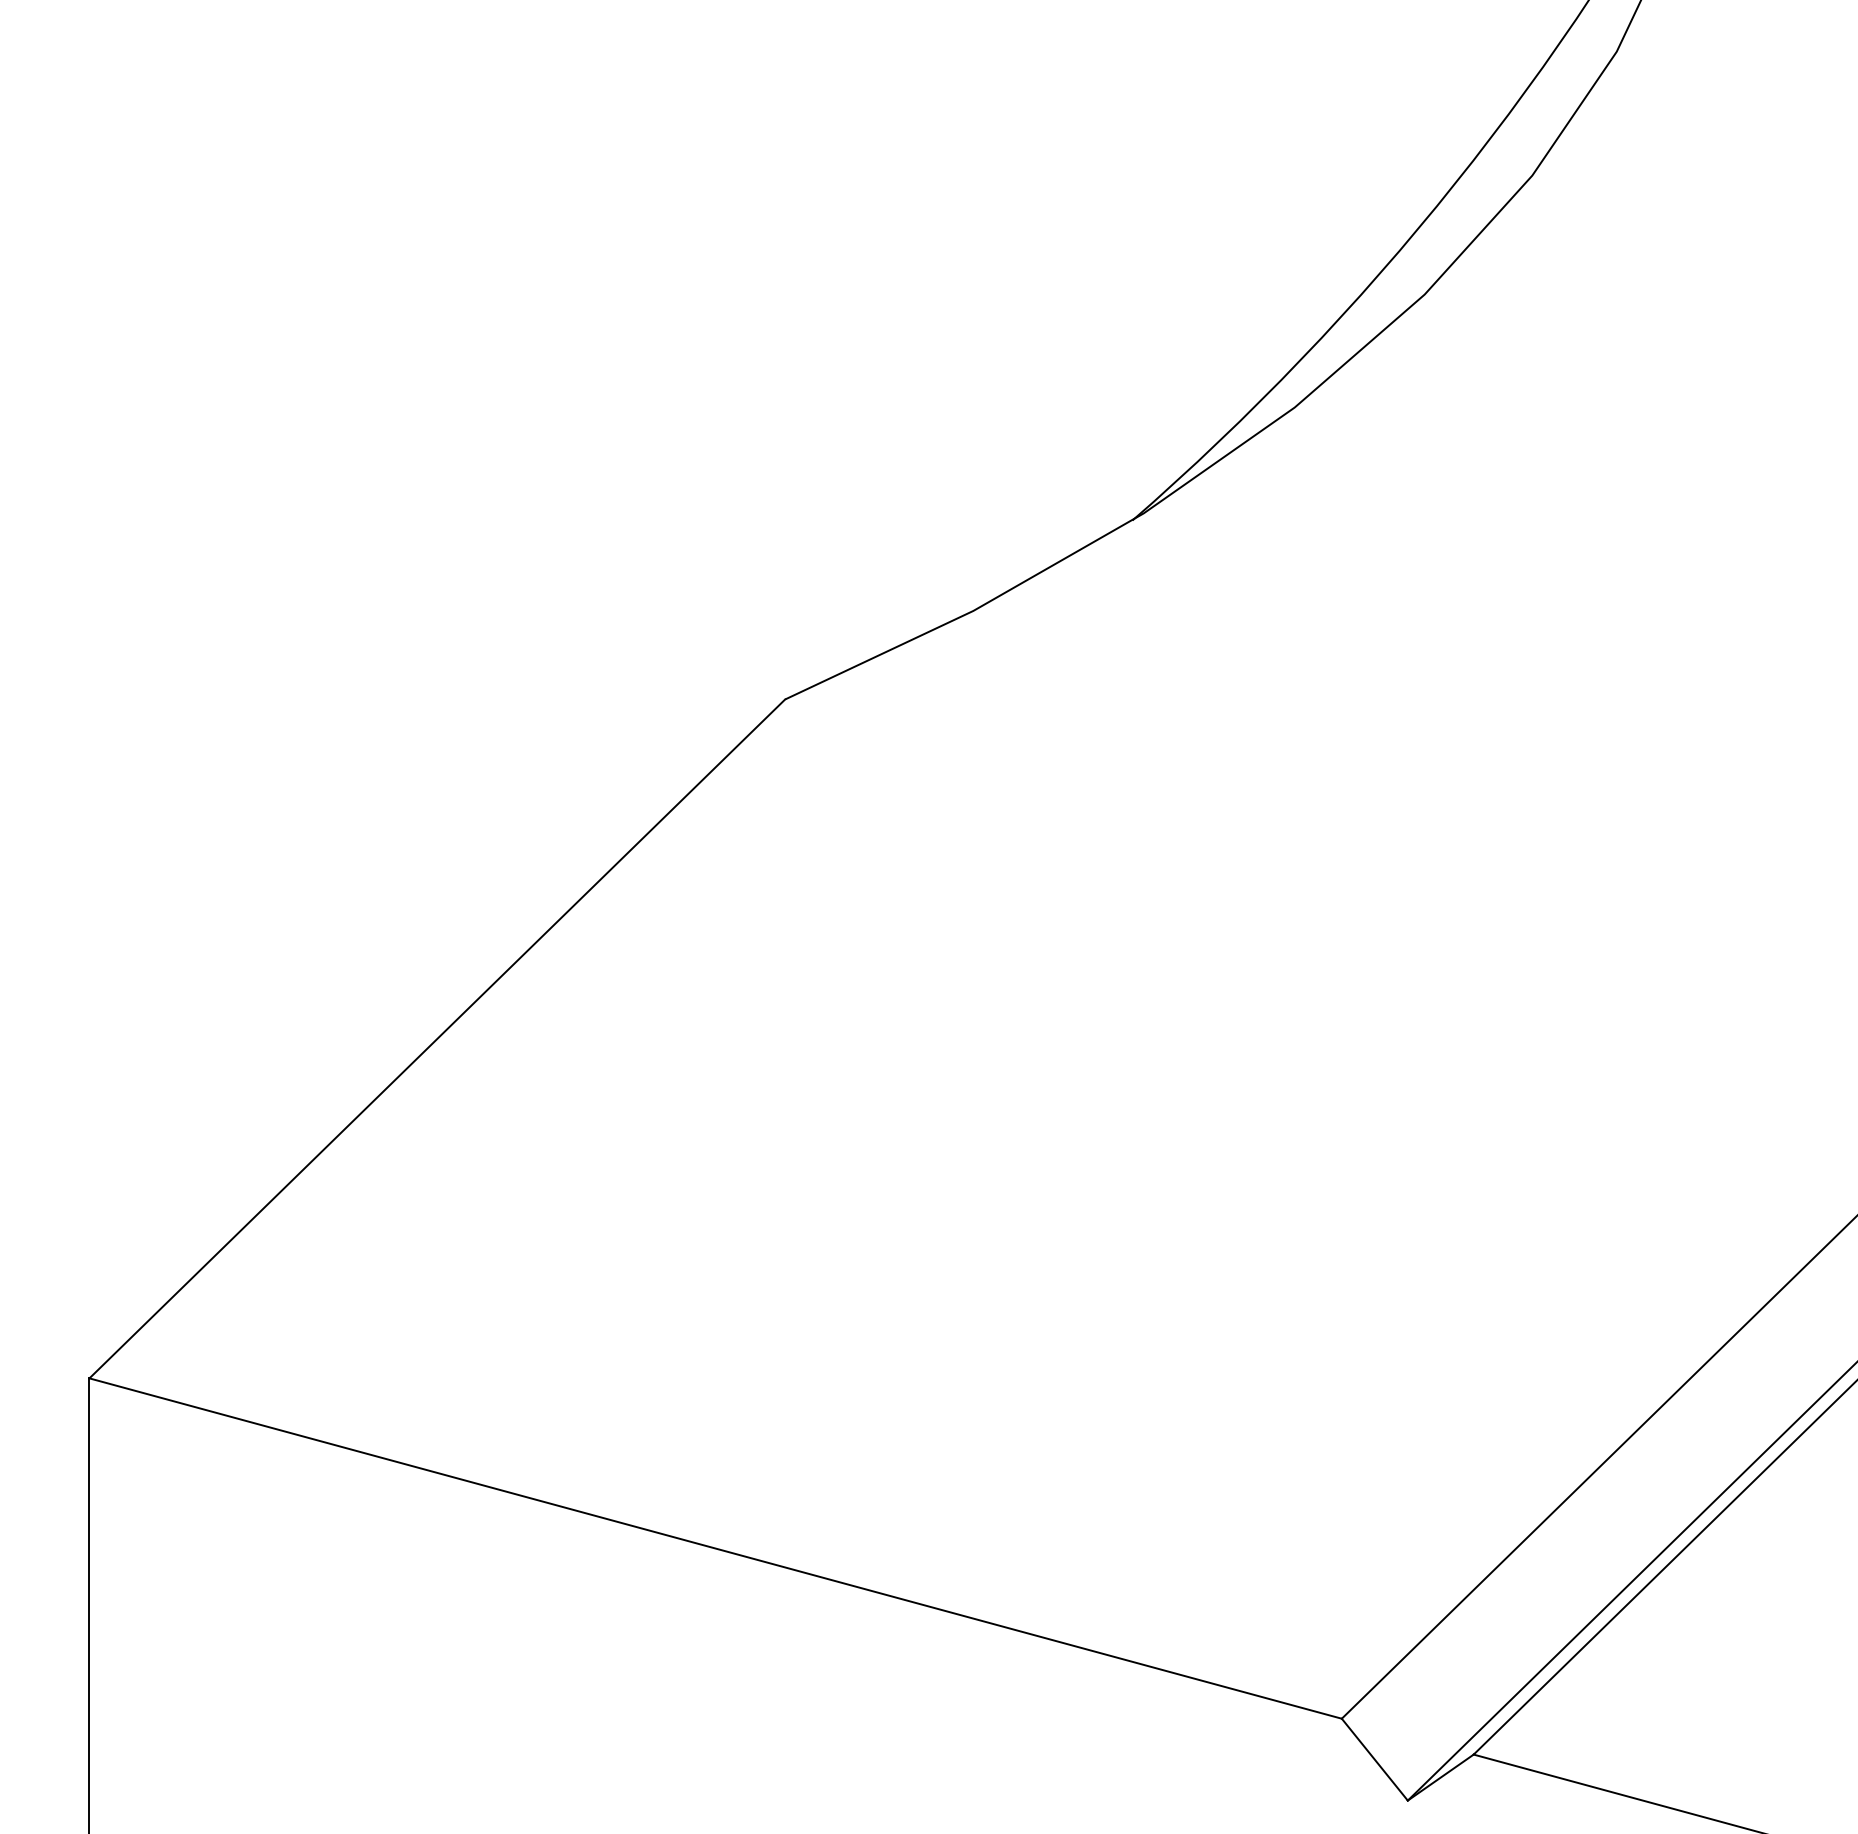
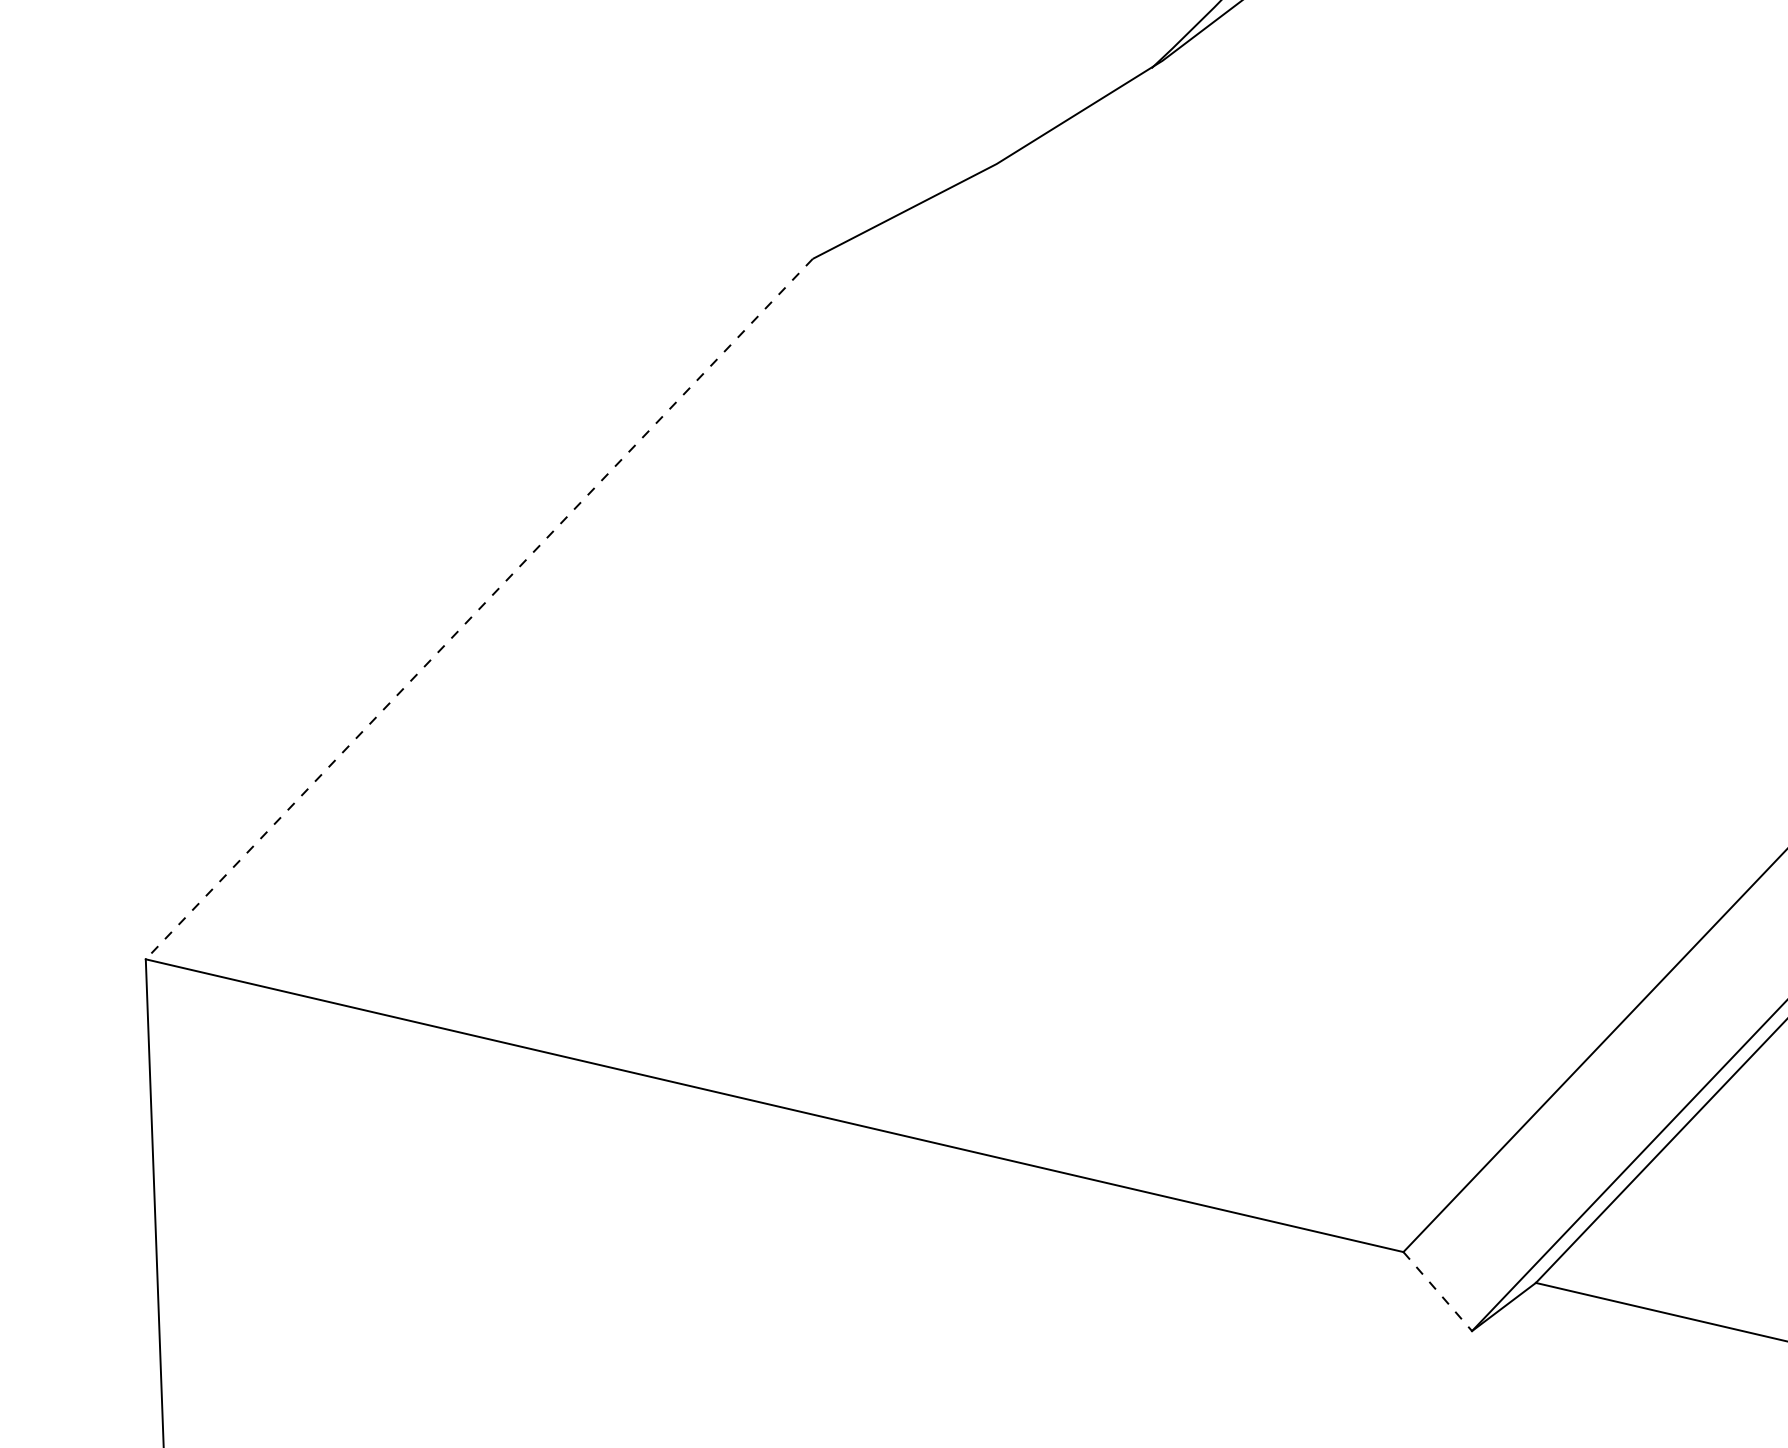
line: (436, 1039) -> (478, 609), solid -> dashed
line: (1374, 1759) -> (1437, 1291), solid -> dashed

